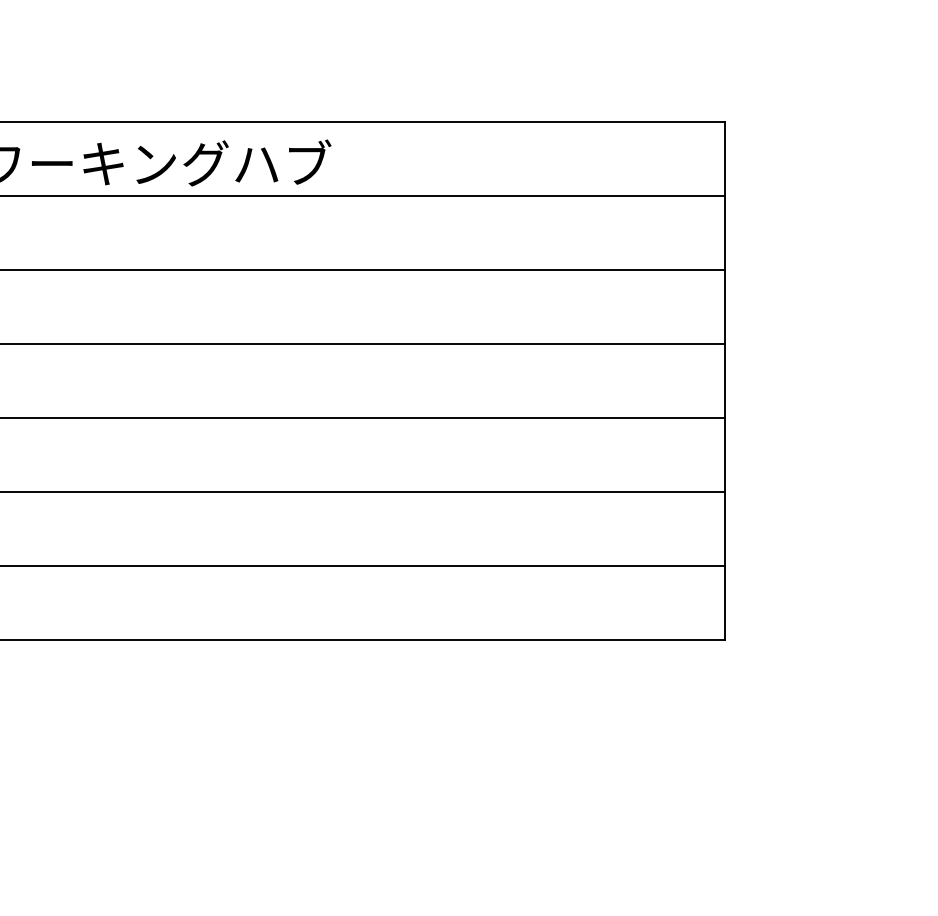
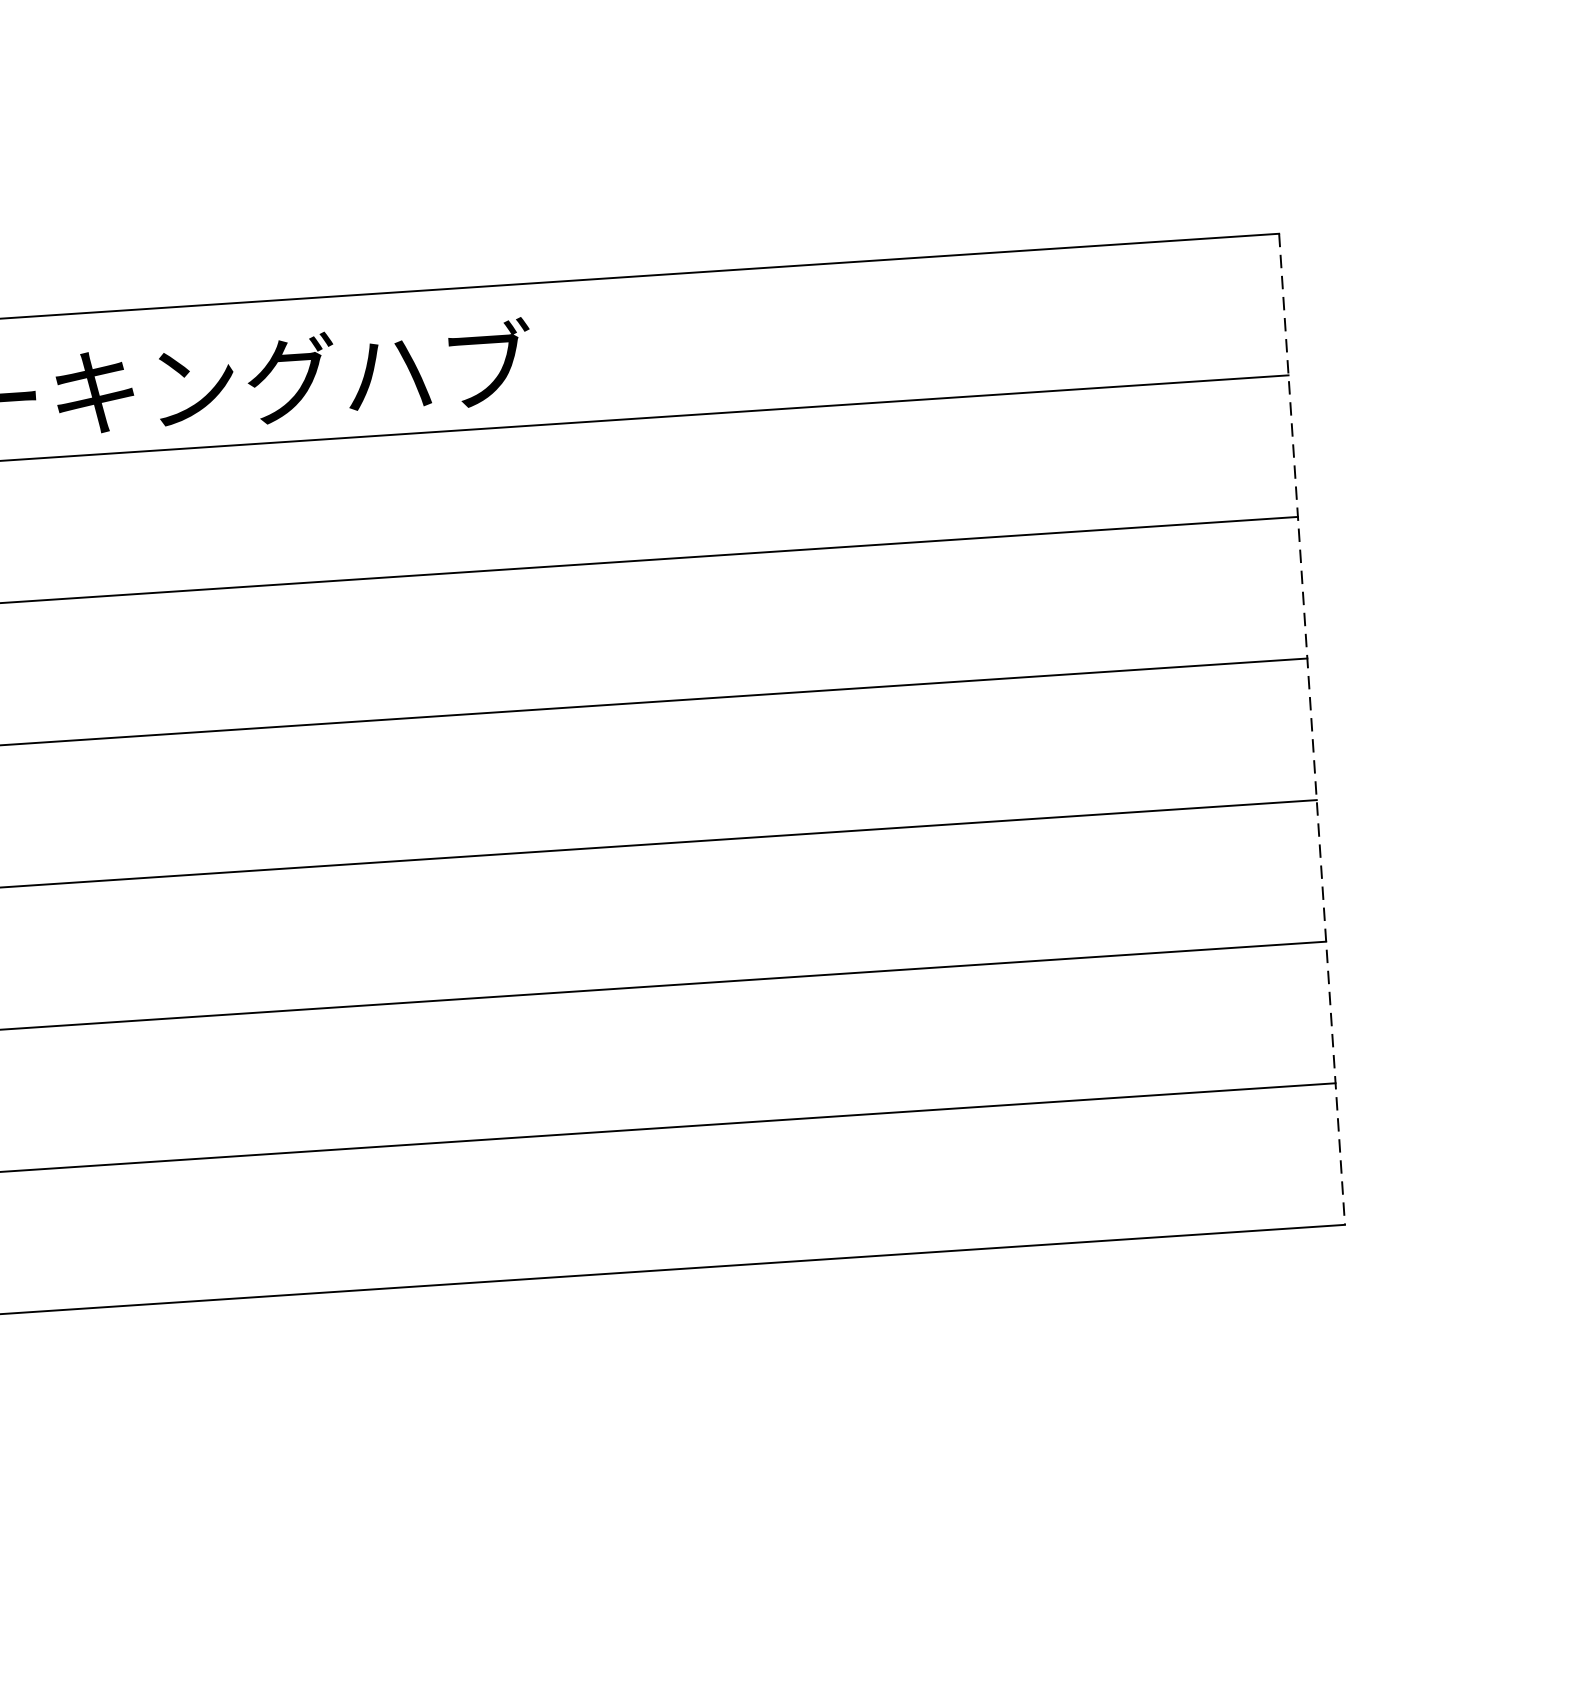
line: (724, 381) -> (1311, 729), solid -> dashed

